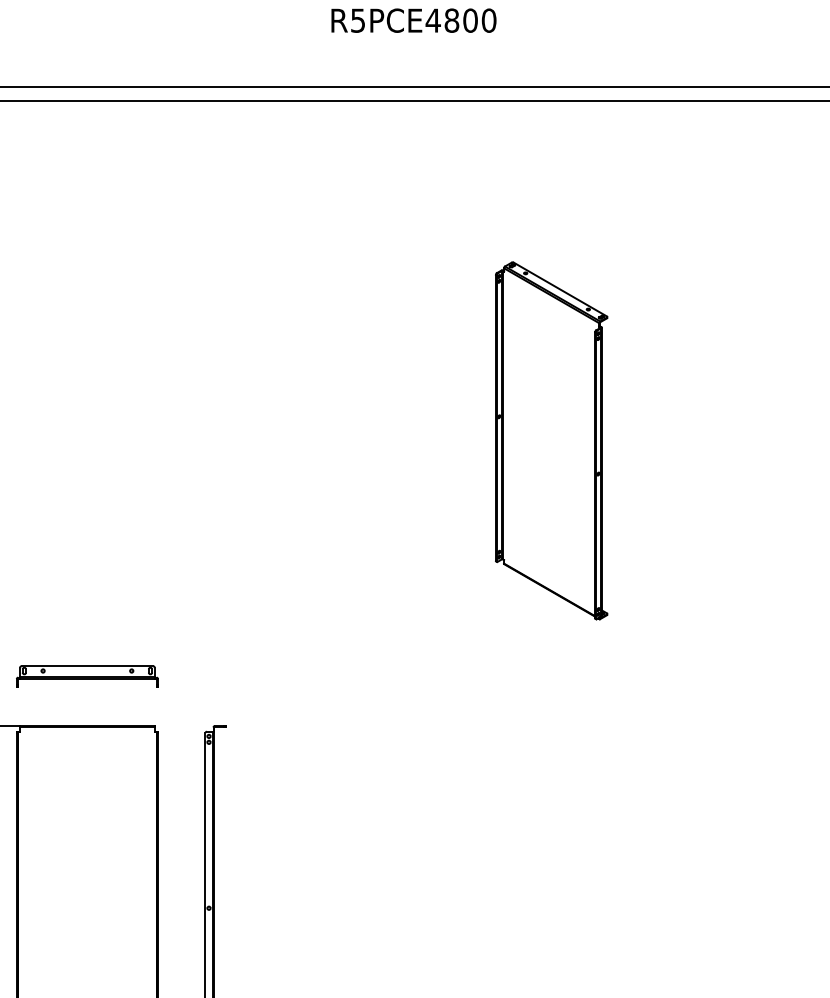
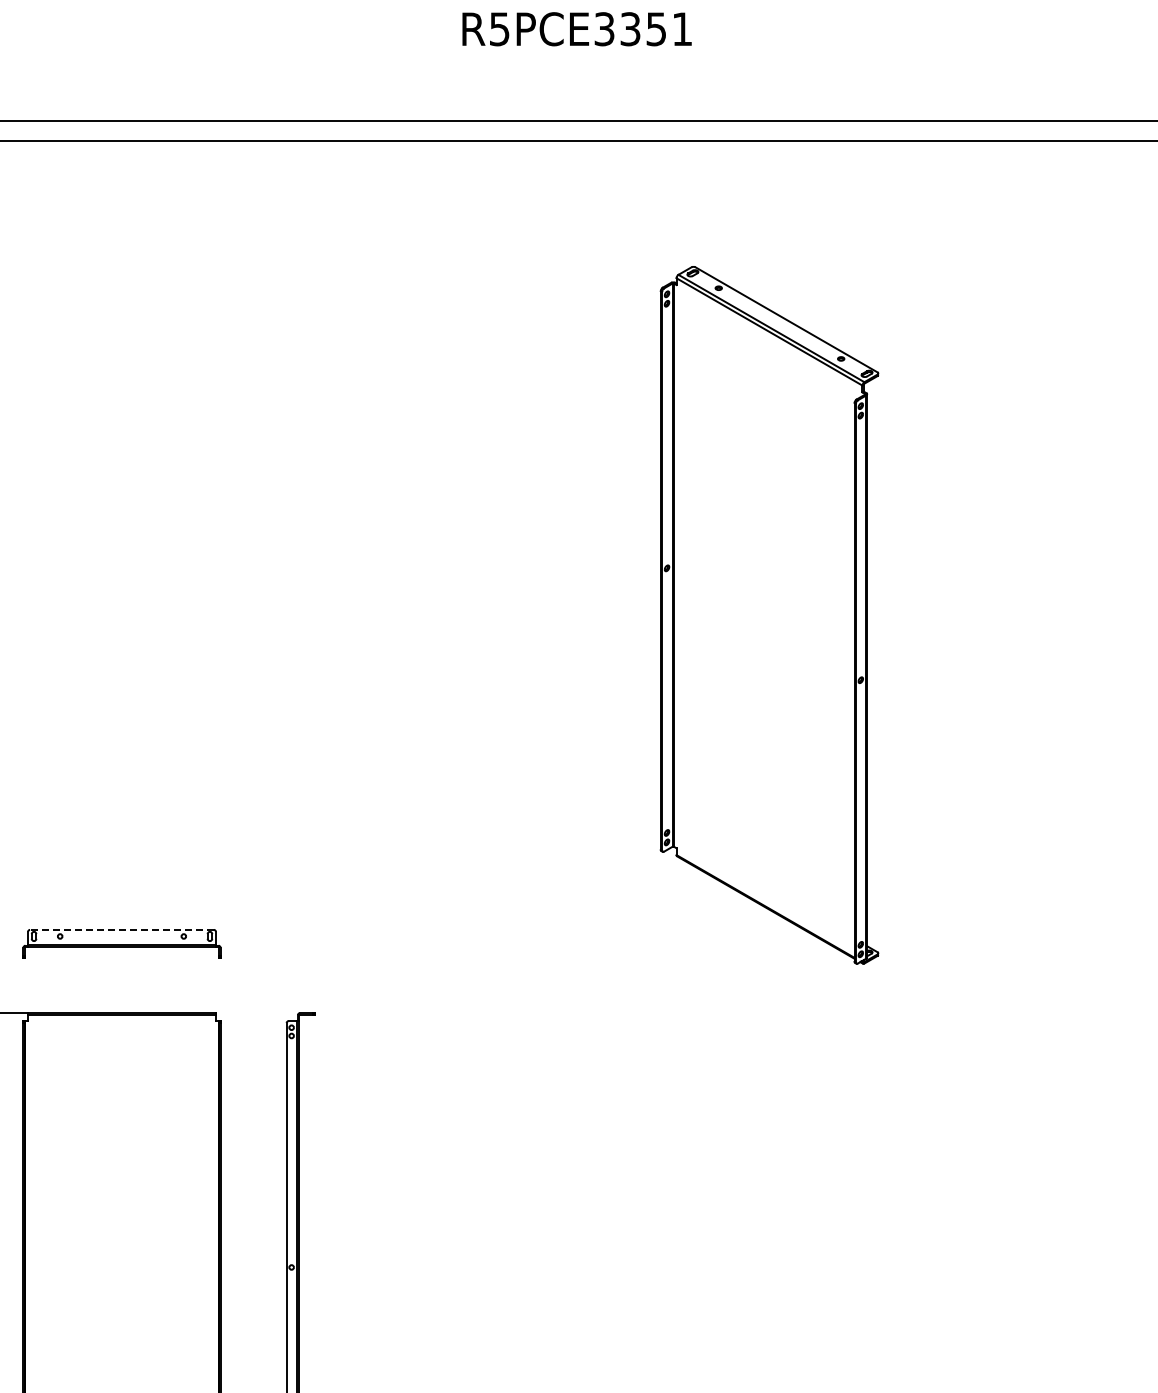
text: (460, 20) -> (642, 29), R5PCE4800 -> R5PCE3351
part: (551, 440) -> (769, 615), size x1.4
line: (87, 666) -> (122, 929), solid -> dashed

